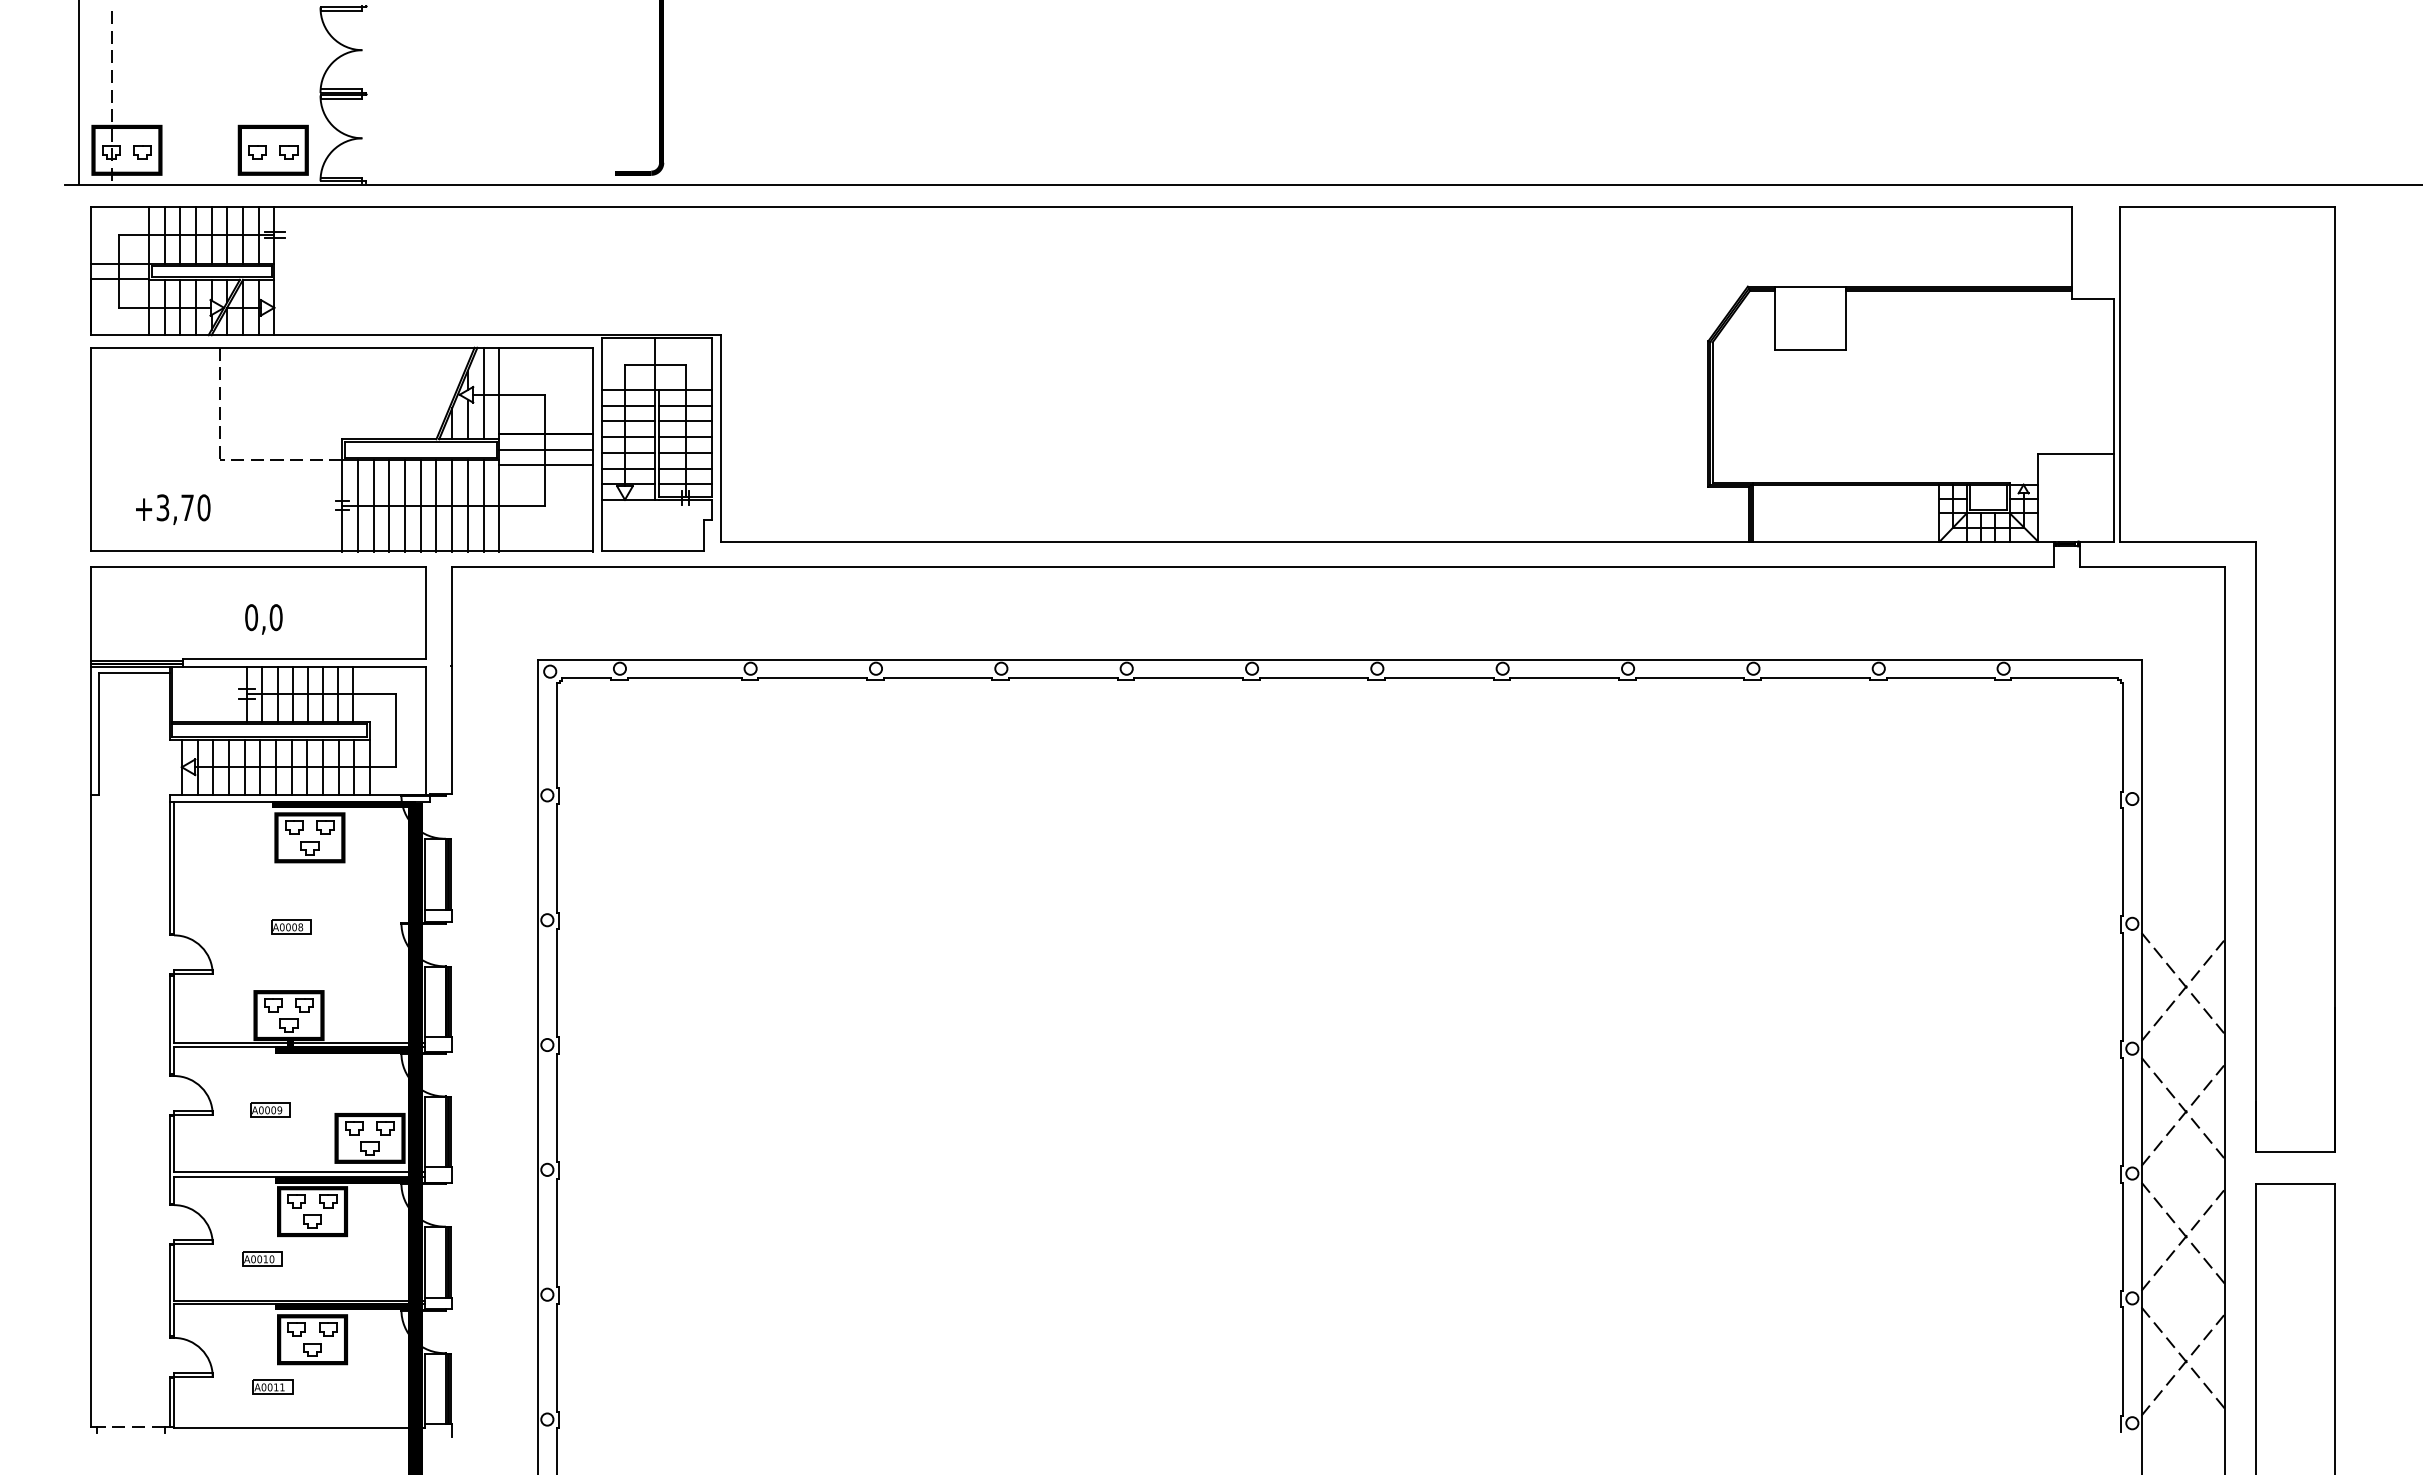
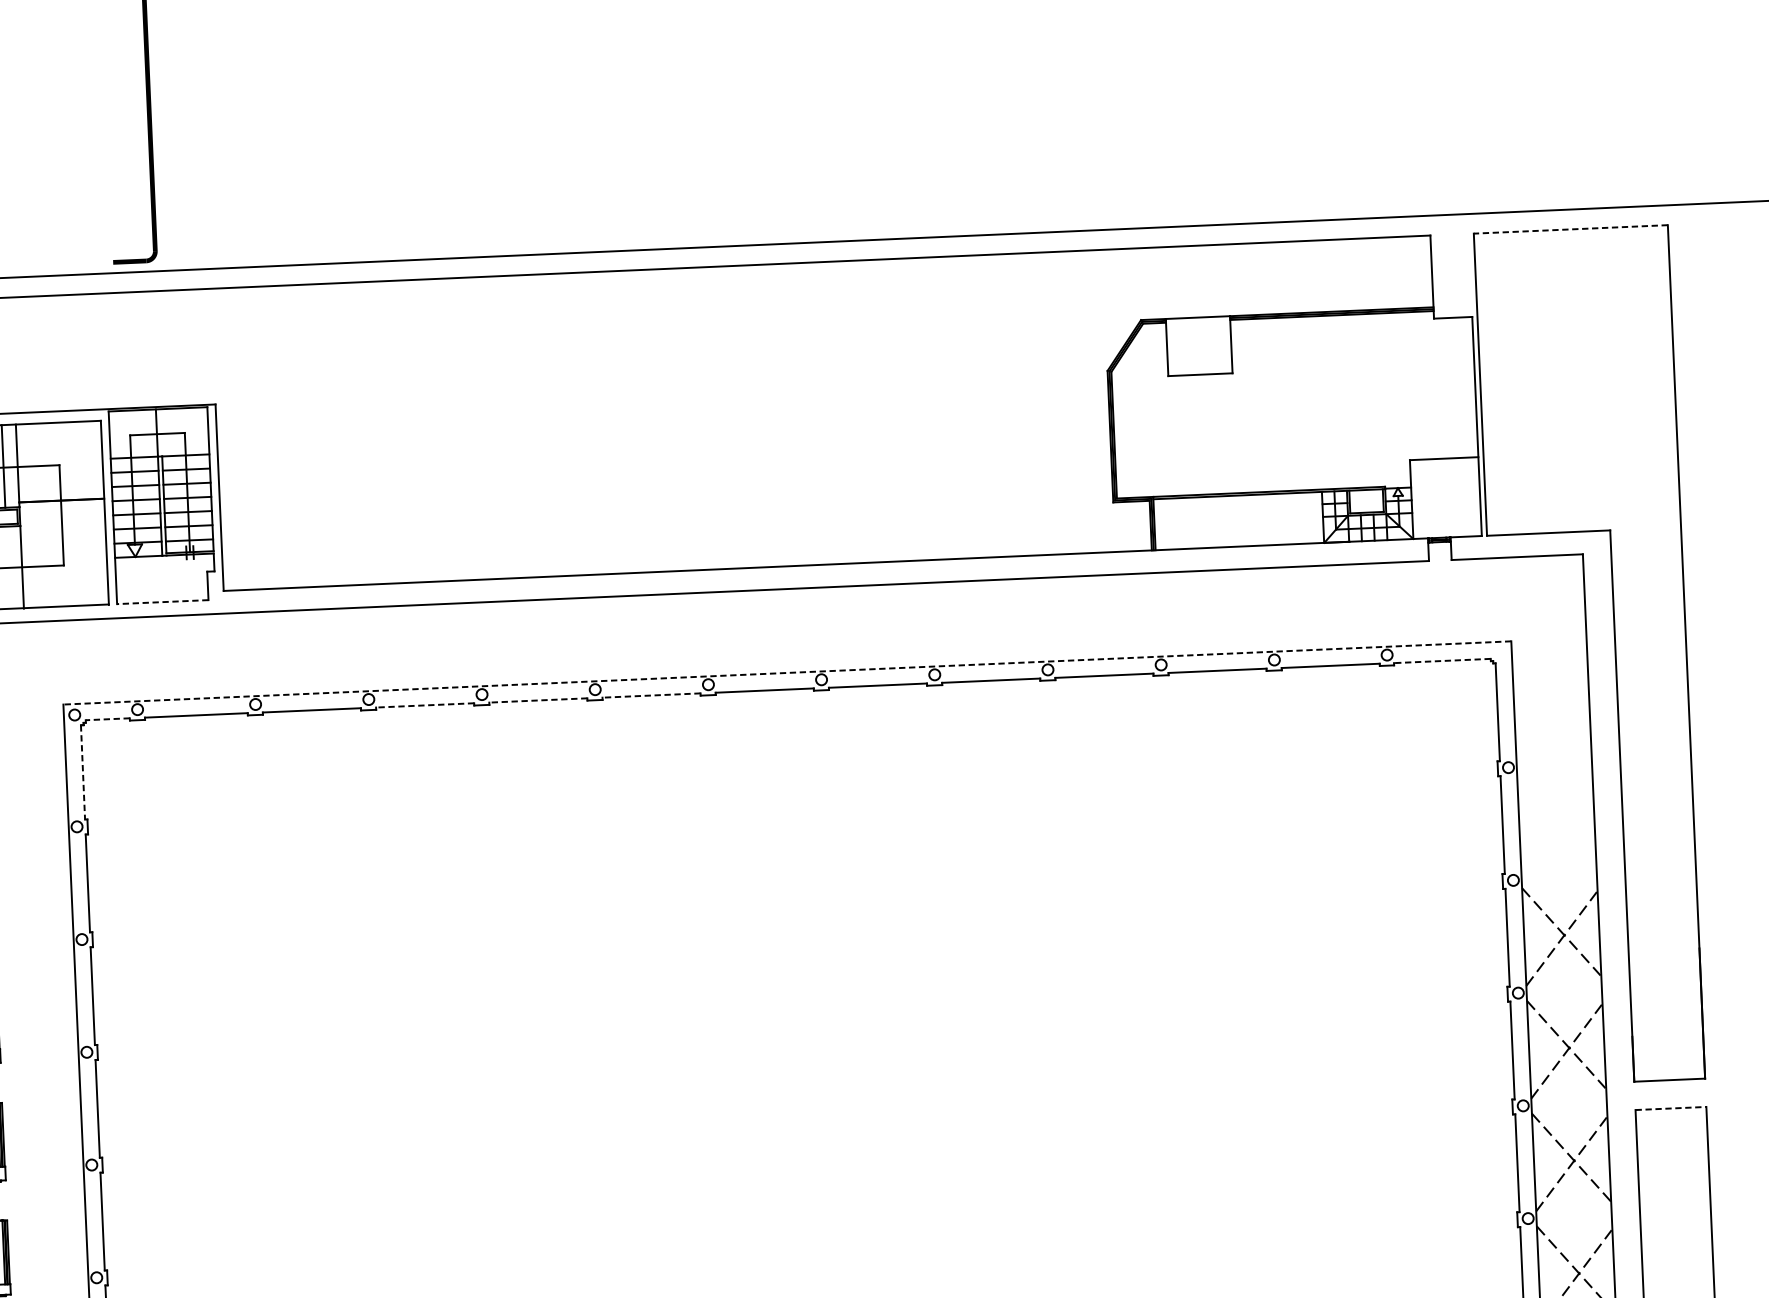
line: (2226, 207) -> (1570, 229), solid -> dashed
line: (546, 449) -> (62, 514), removed
line: (546, 465) -> (63, 528), removed
line: (483, 505) -> (7, 567), removed
line: (652, 551) -> (162, 602), solid -> dashed
line: (1339, 659) -> (787, 672), solid -> dashed
line: (586, 677) -> (107, 718), solid -> dashed
line: (937, 677) -> (424, 705), solid -> dashed
line: (1062, 677) -> (537, 700), solid -> dashed
line: (1188, 677) -> (651, 695), solid -> dashed
line: (2064, 677) -> (1442, 660), solid -> dashed
line: (556, 736) -> (82, 773), solid -> dashed
line: (2295, 1183) -> (1670, 1108), solid -> dashed

